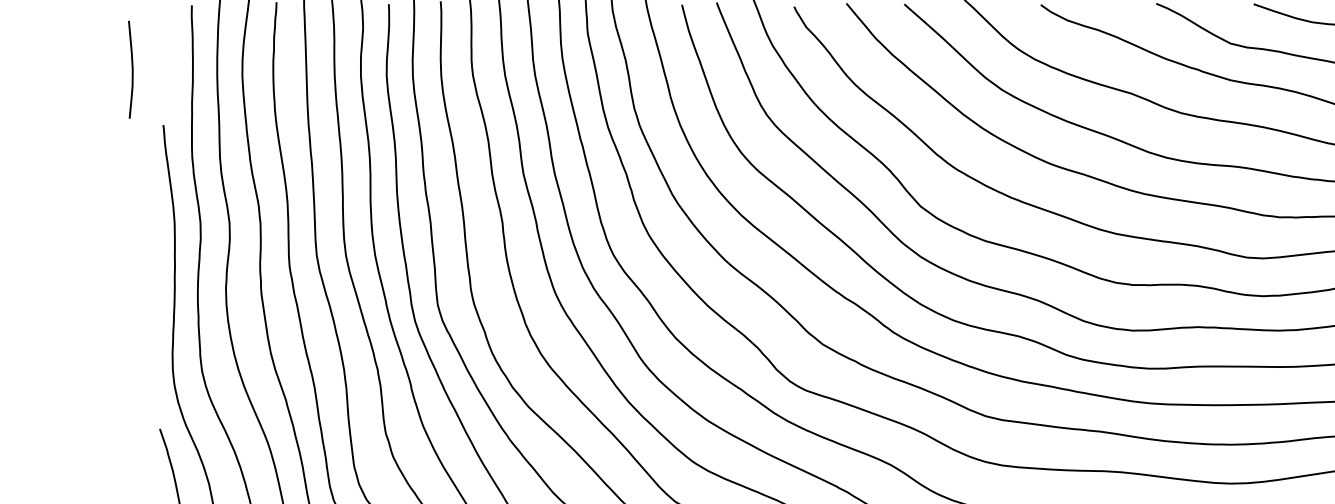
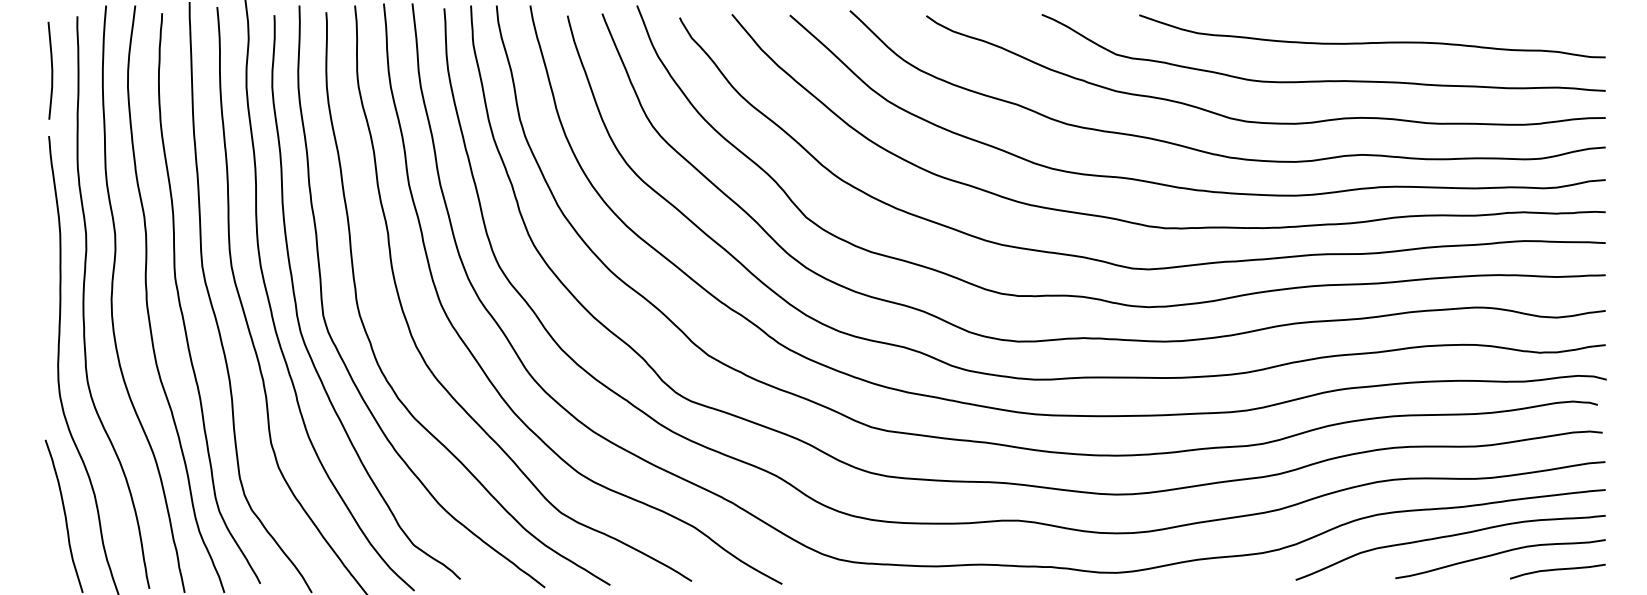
curve: (131, 69) -> (51, 70), moved

